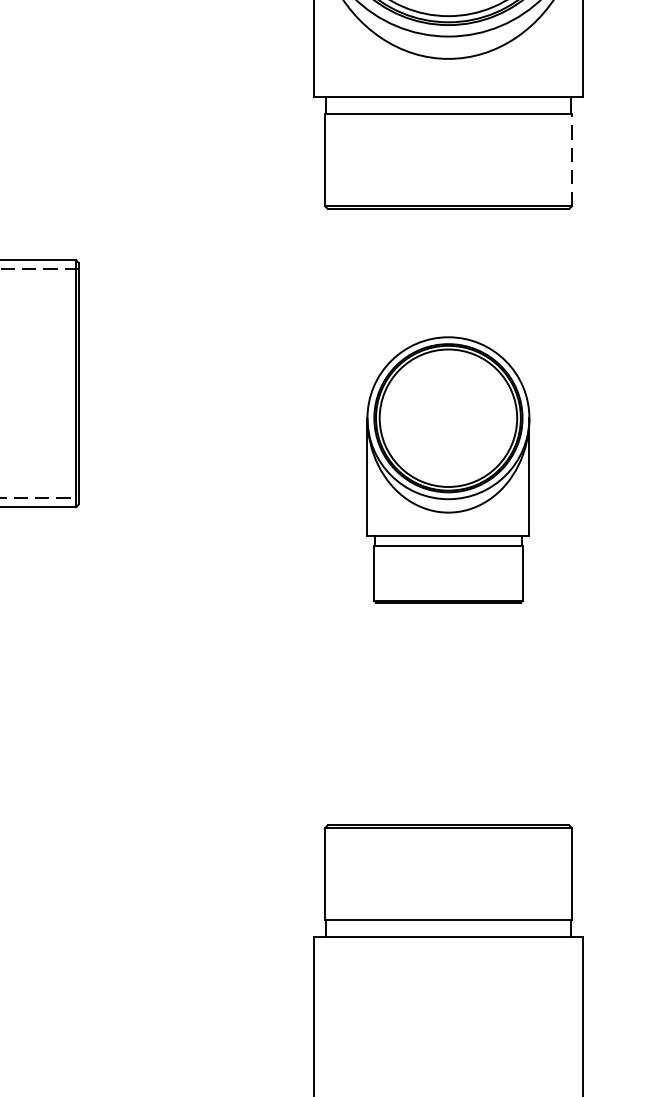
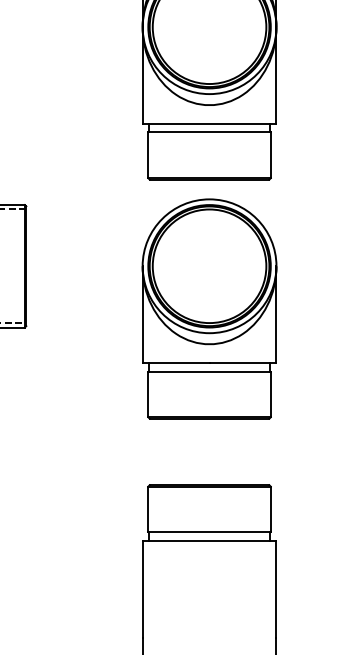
line: (571, 160) -> (270, 155), dashed -> solid
part: (448, 468) -> (209, 308), size x1.67

